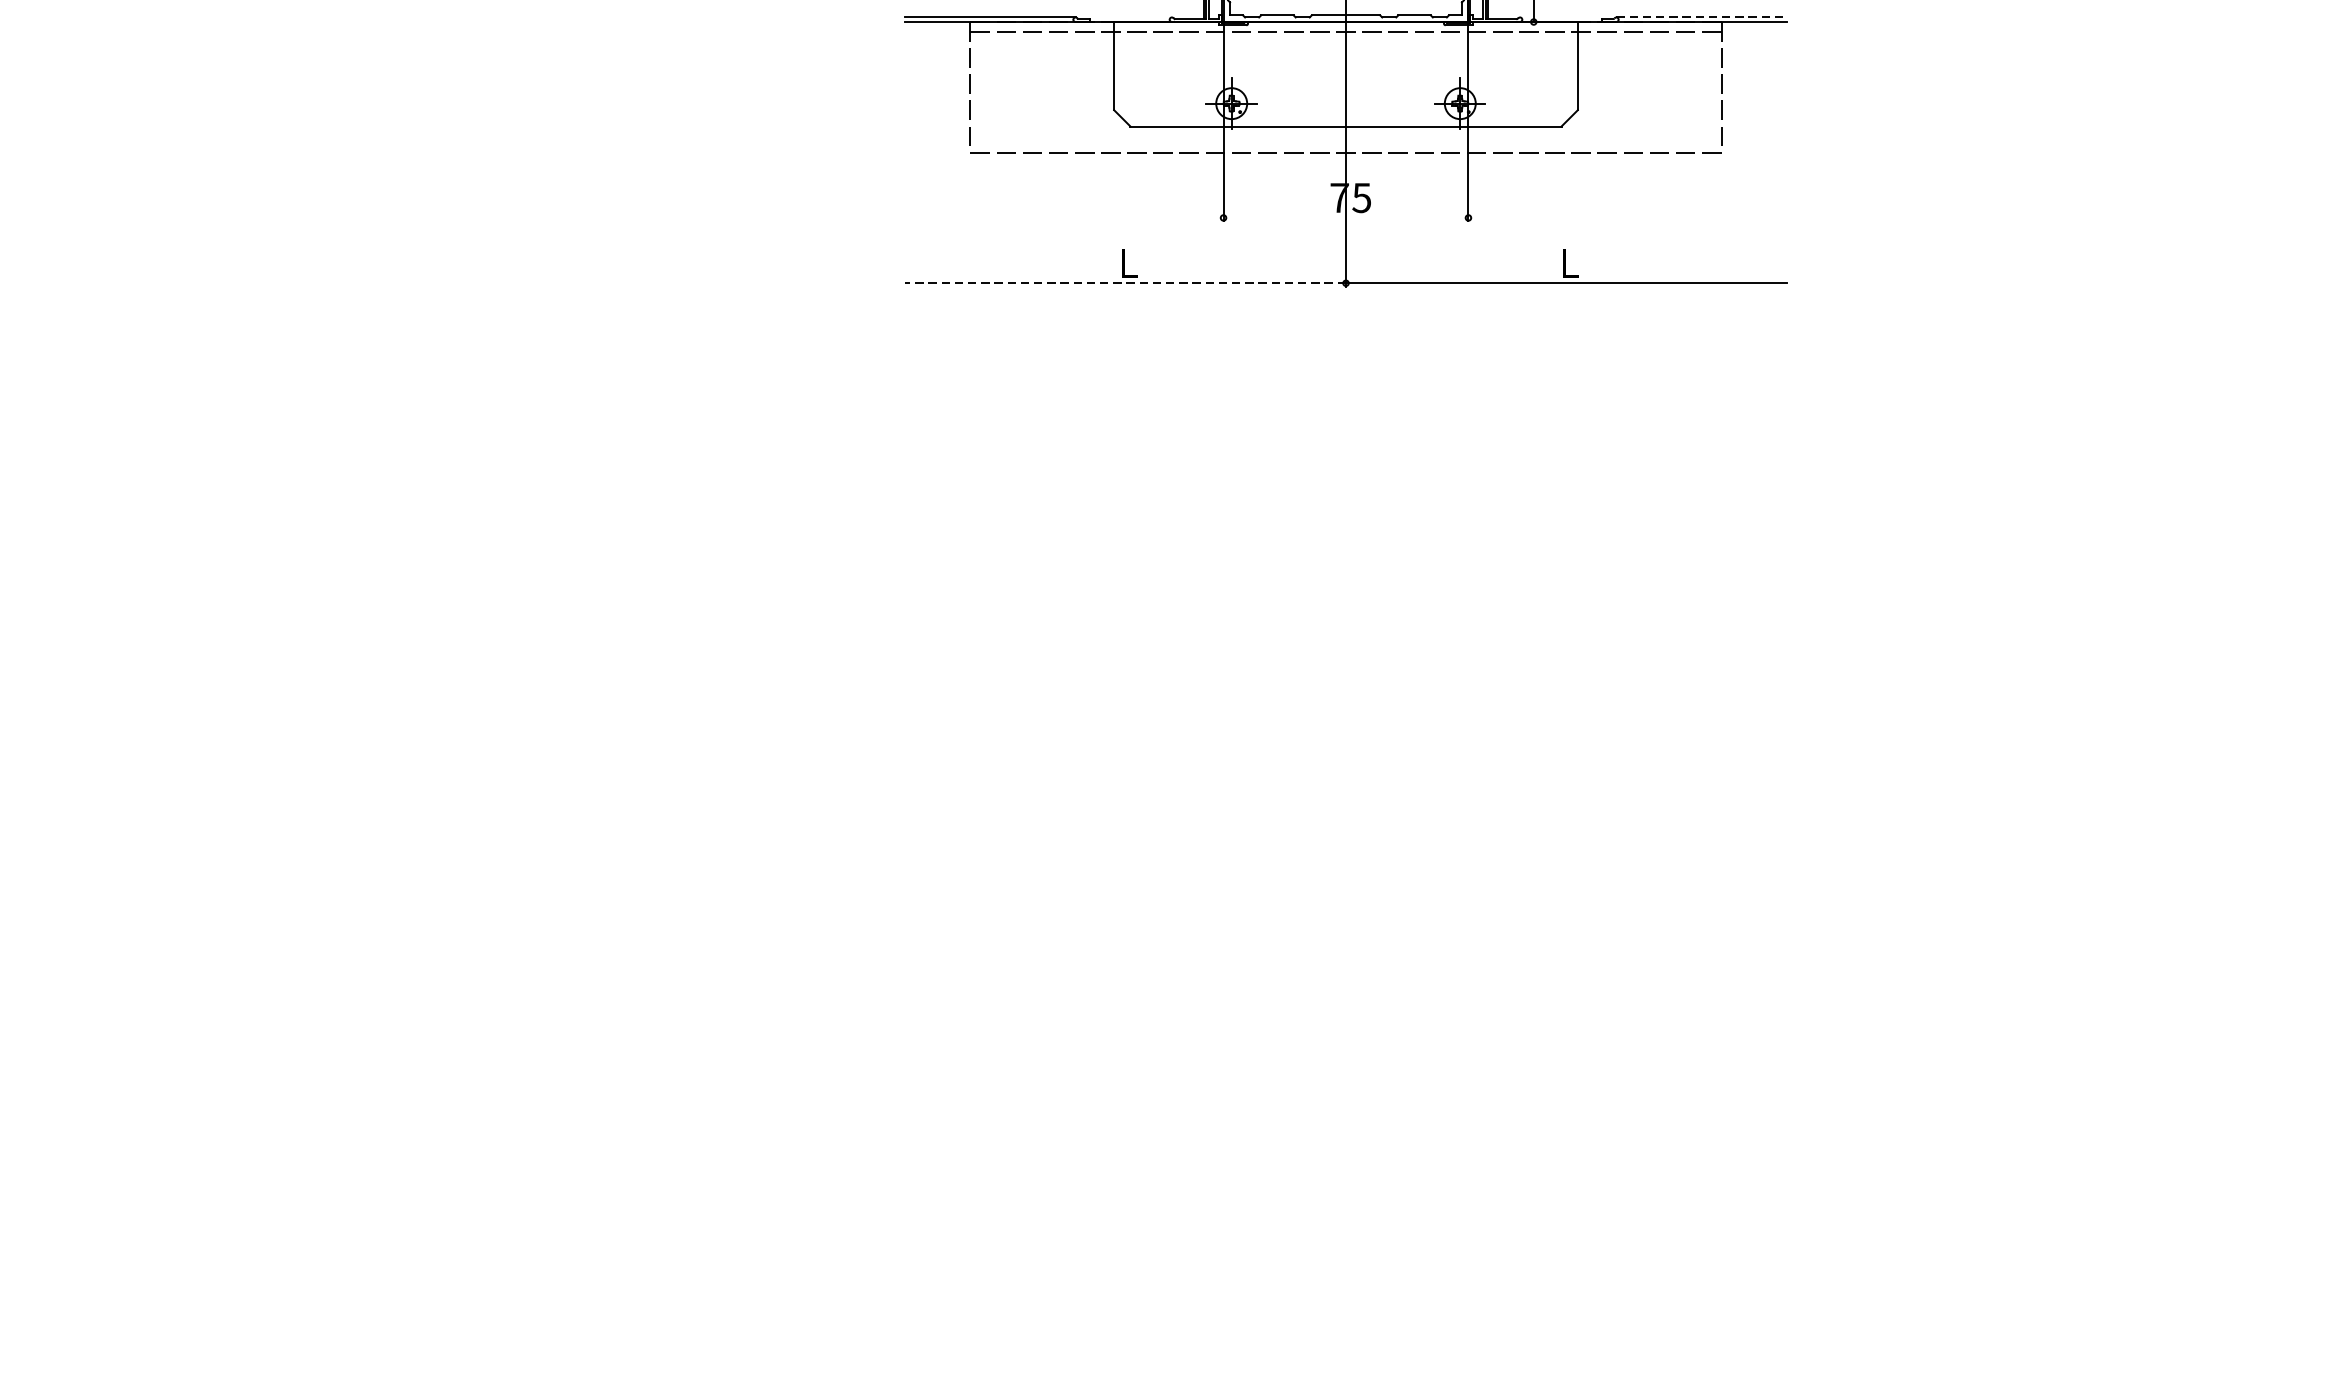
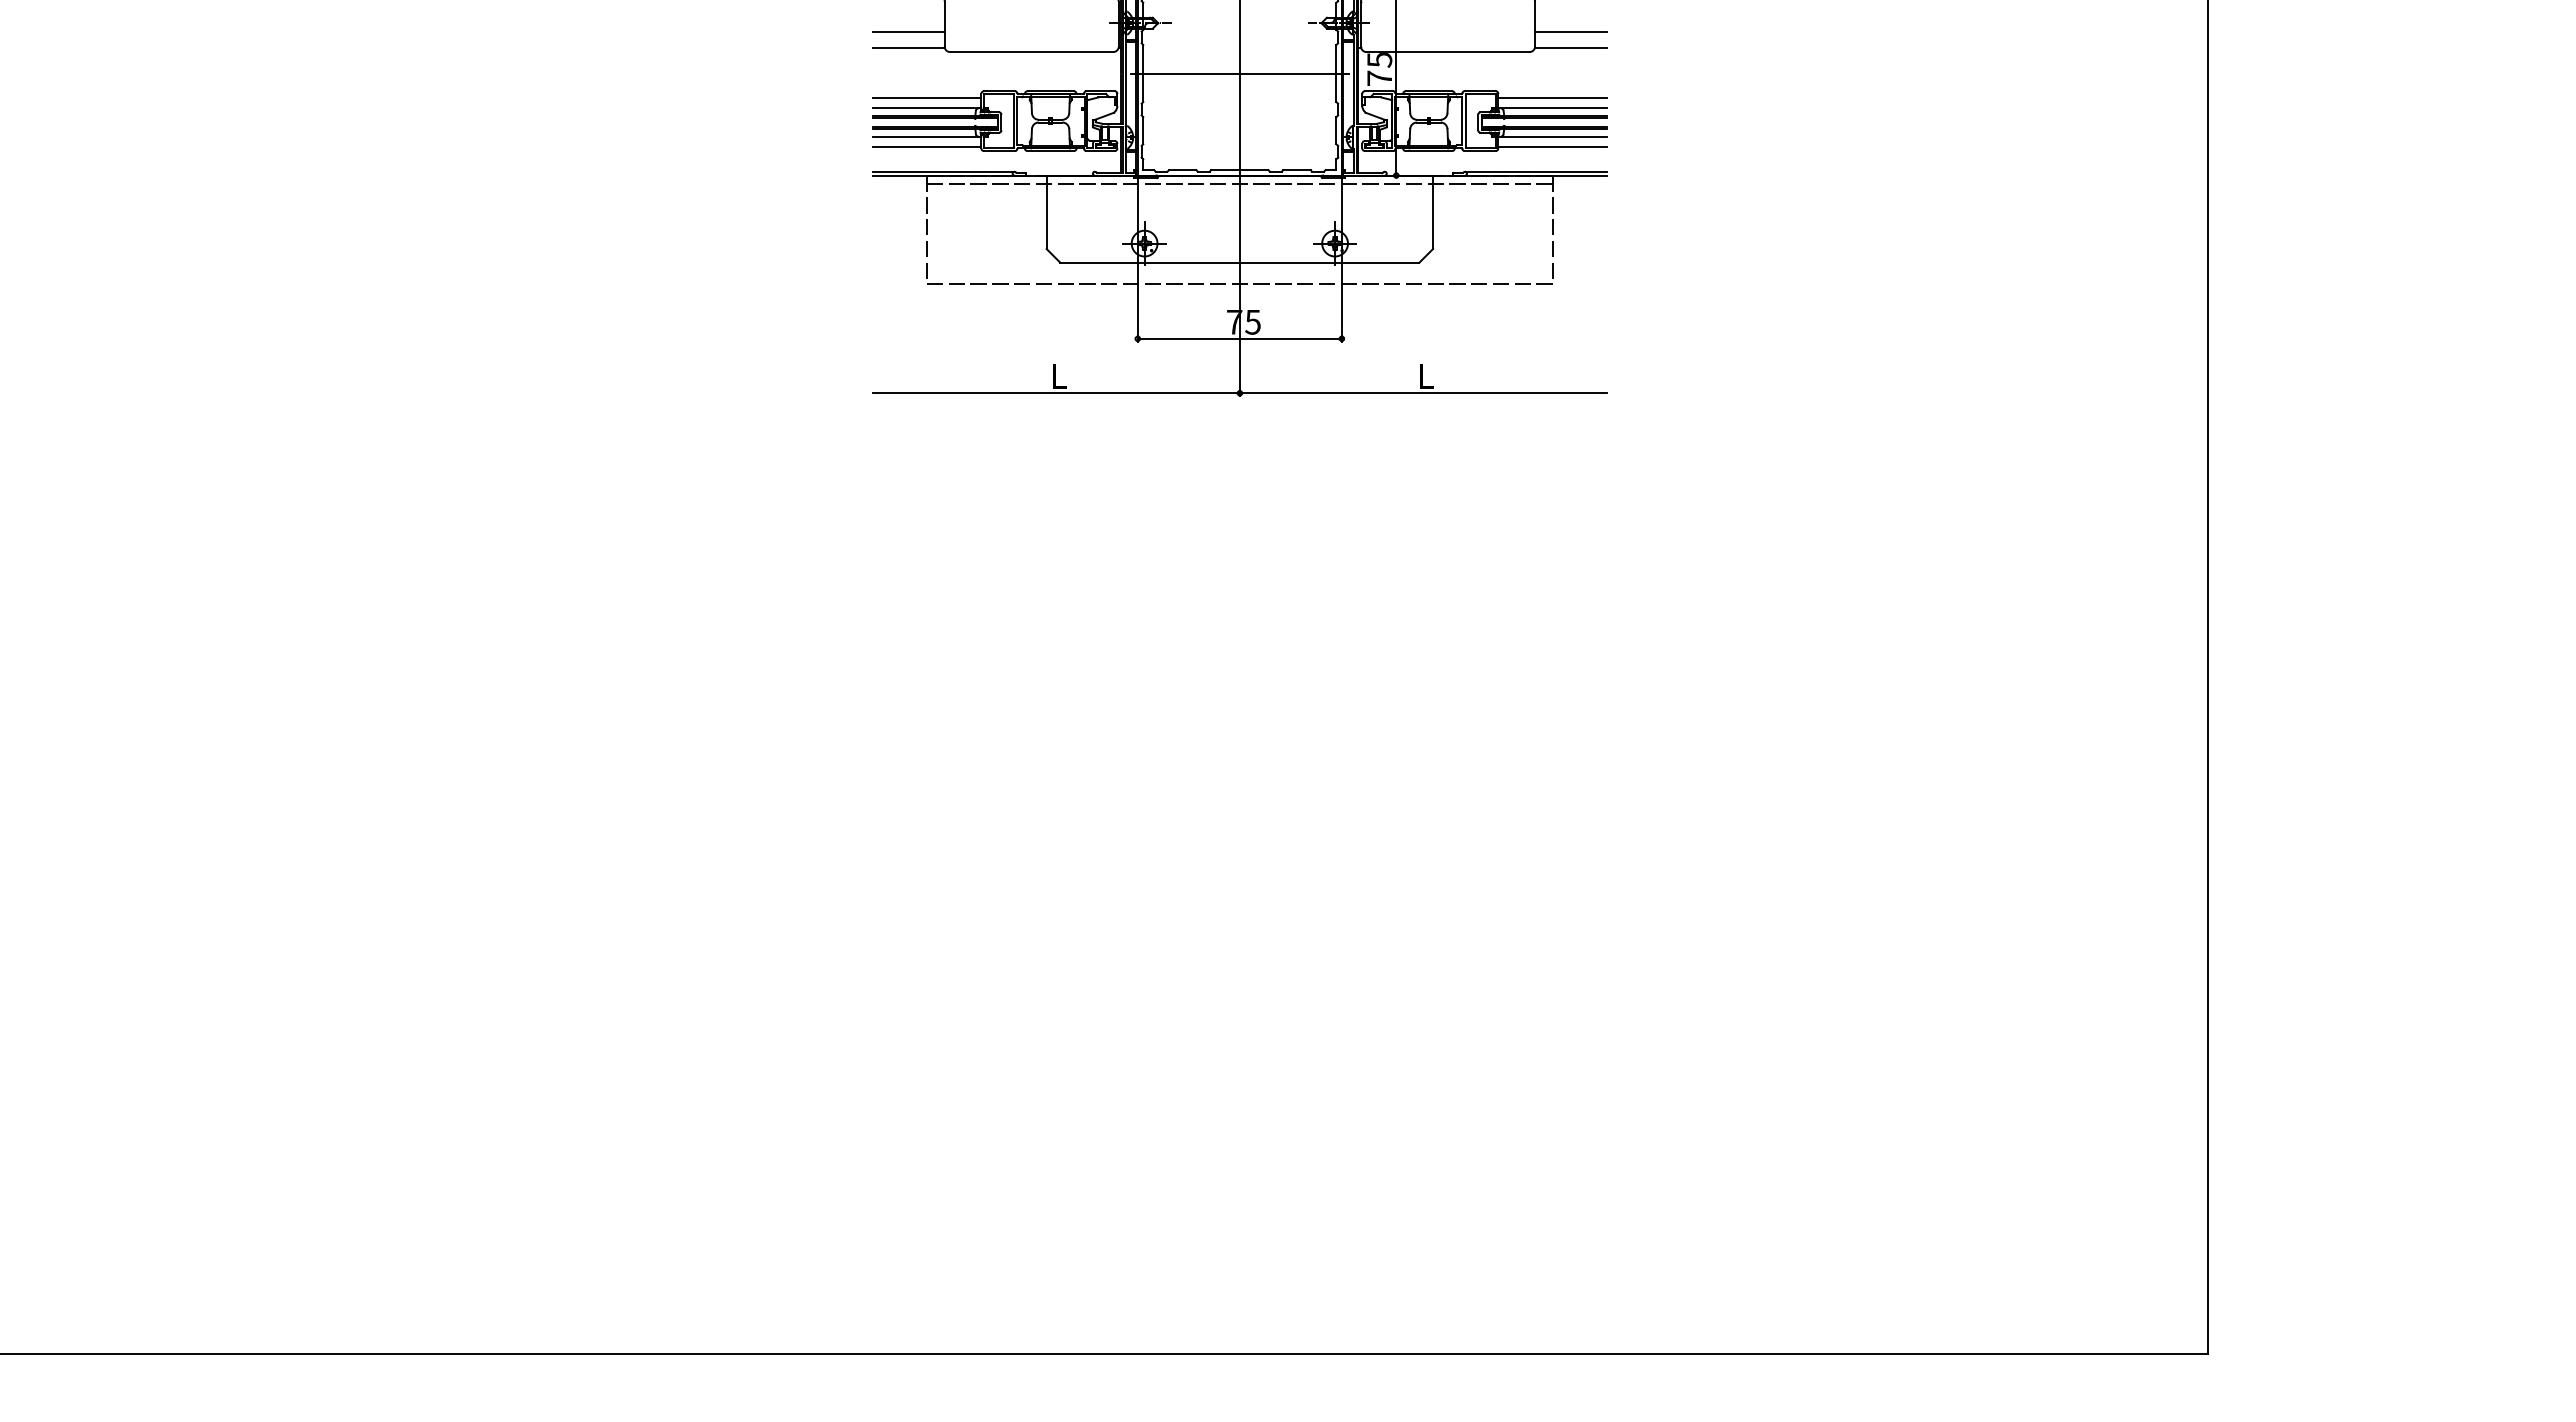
line: (1702, 17) -> (1536, 171), dashed -> solid
line: (1345, 217) -> (1239, 338), added
line: (1125, 283) -> (1056, 393), dashed -> solid

